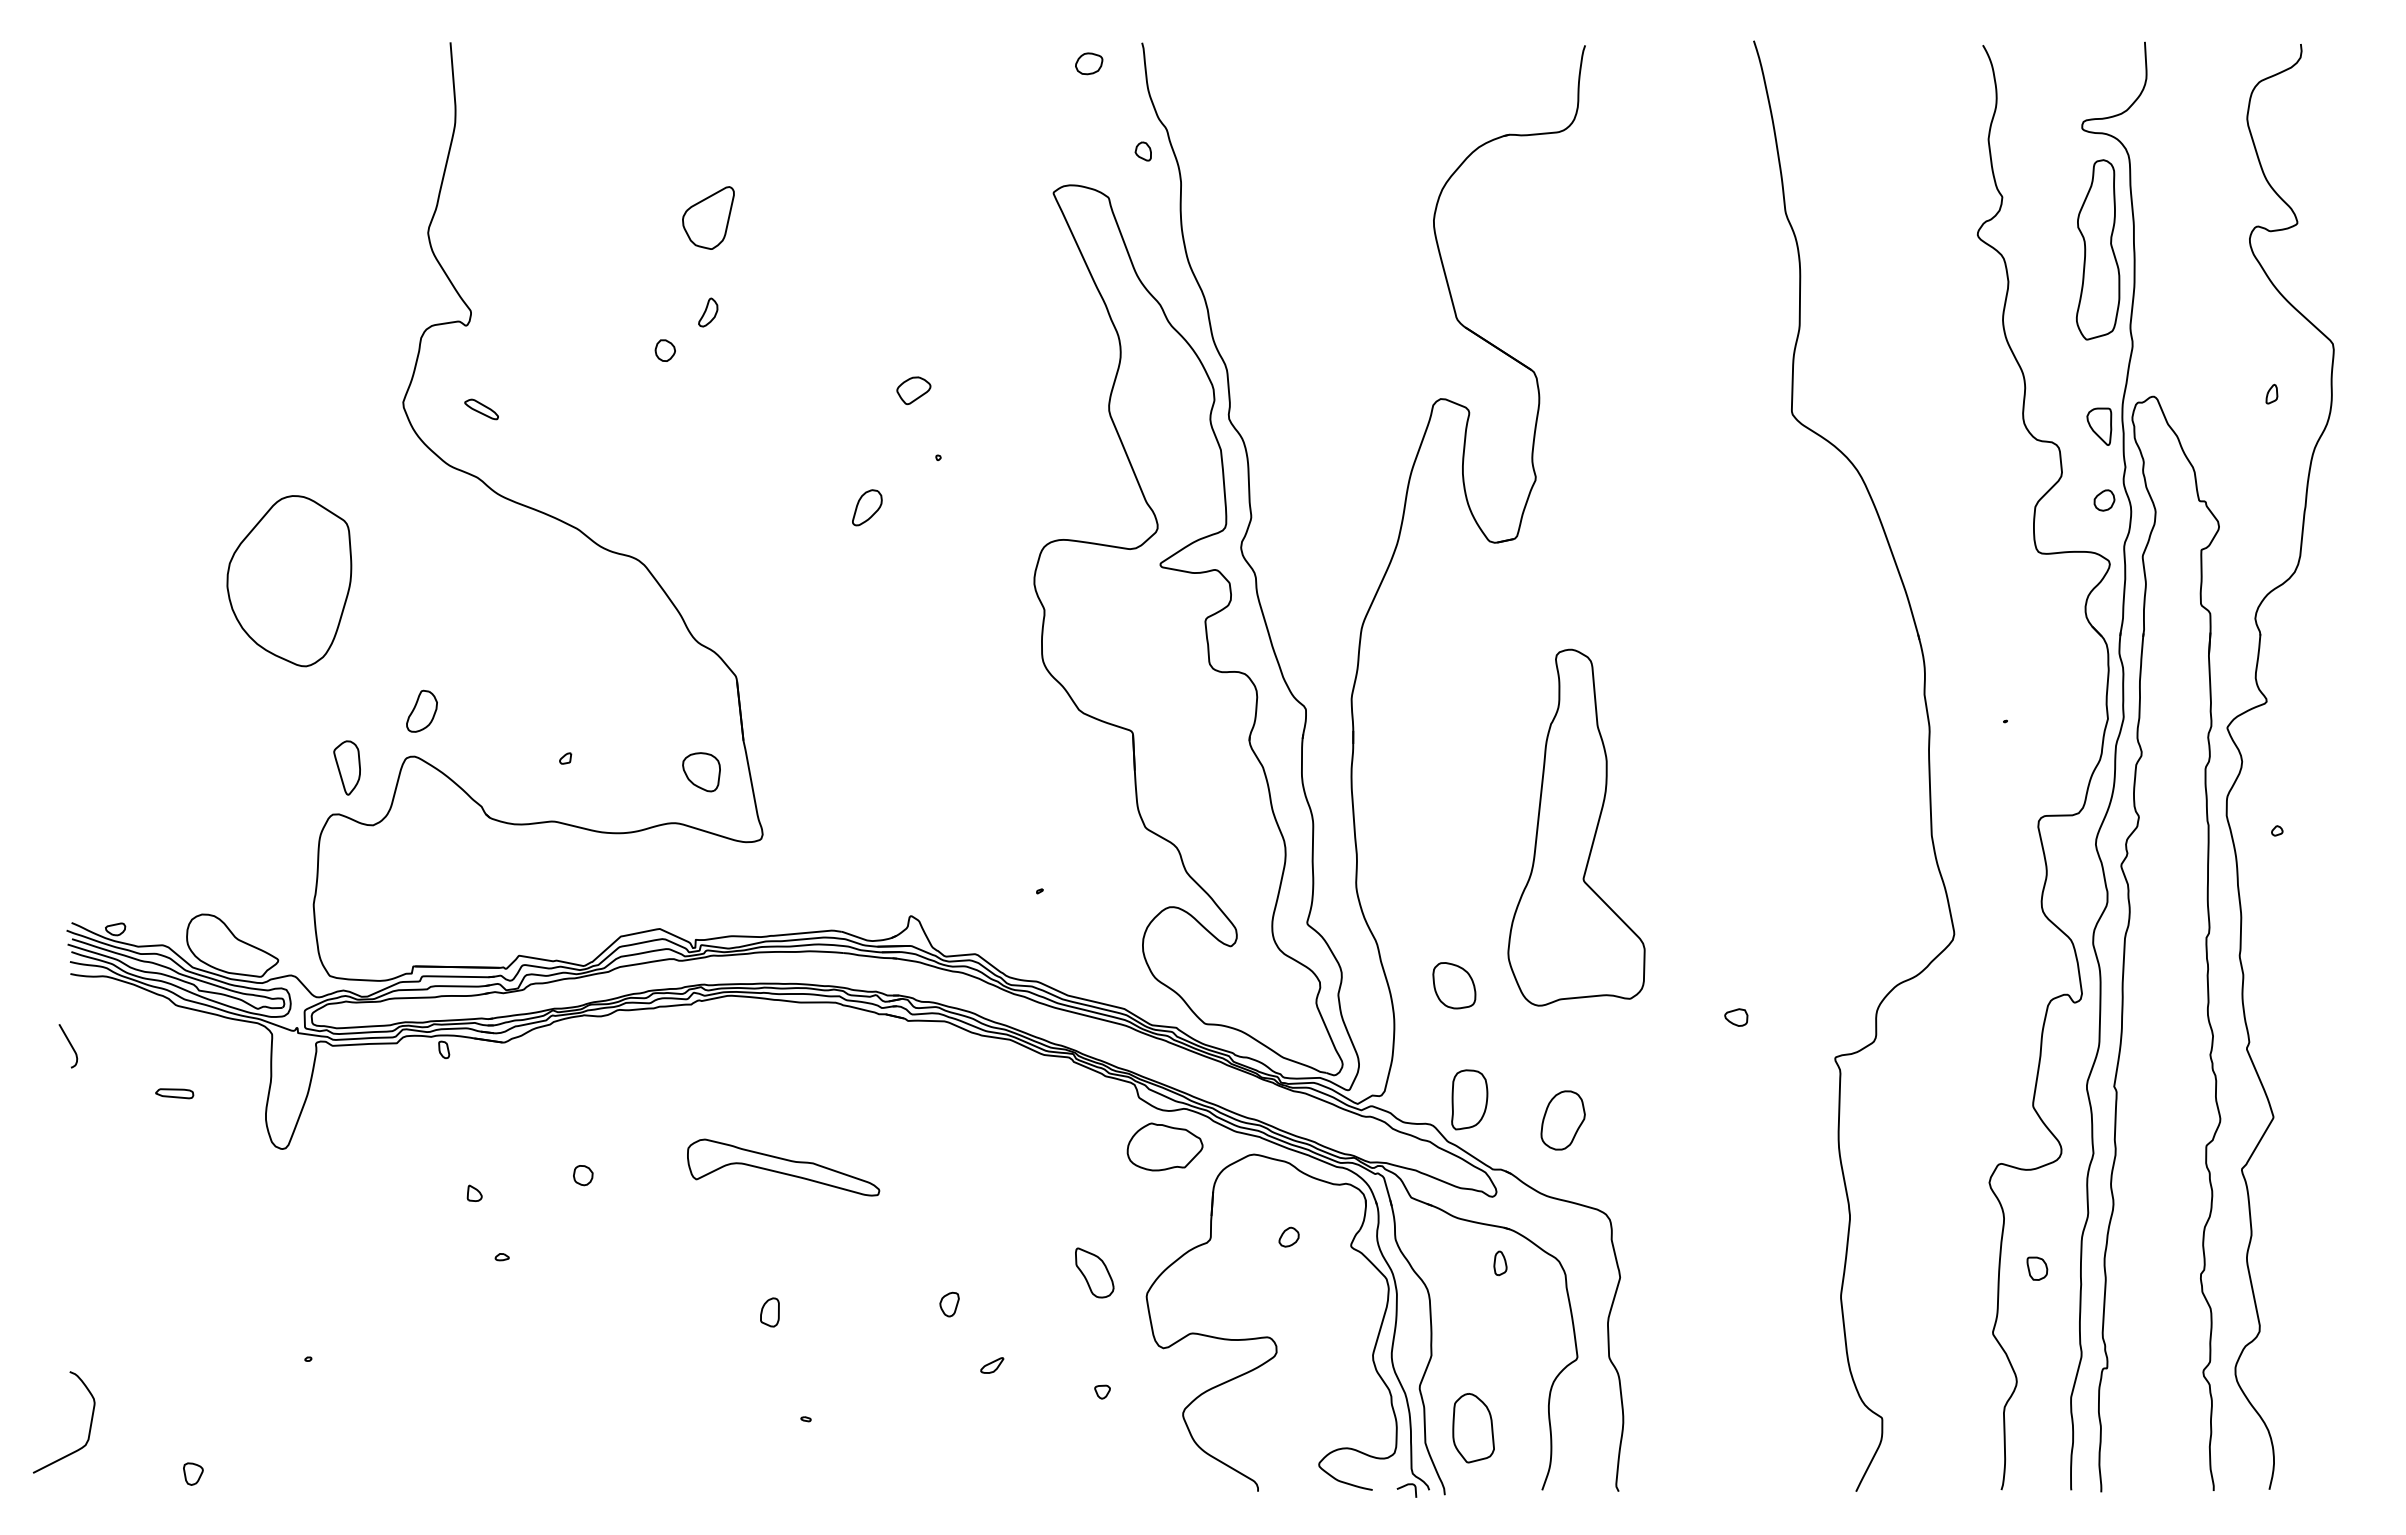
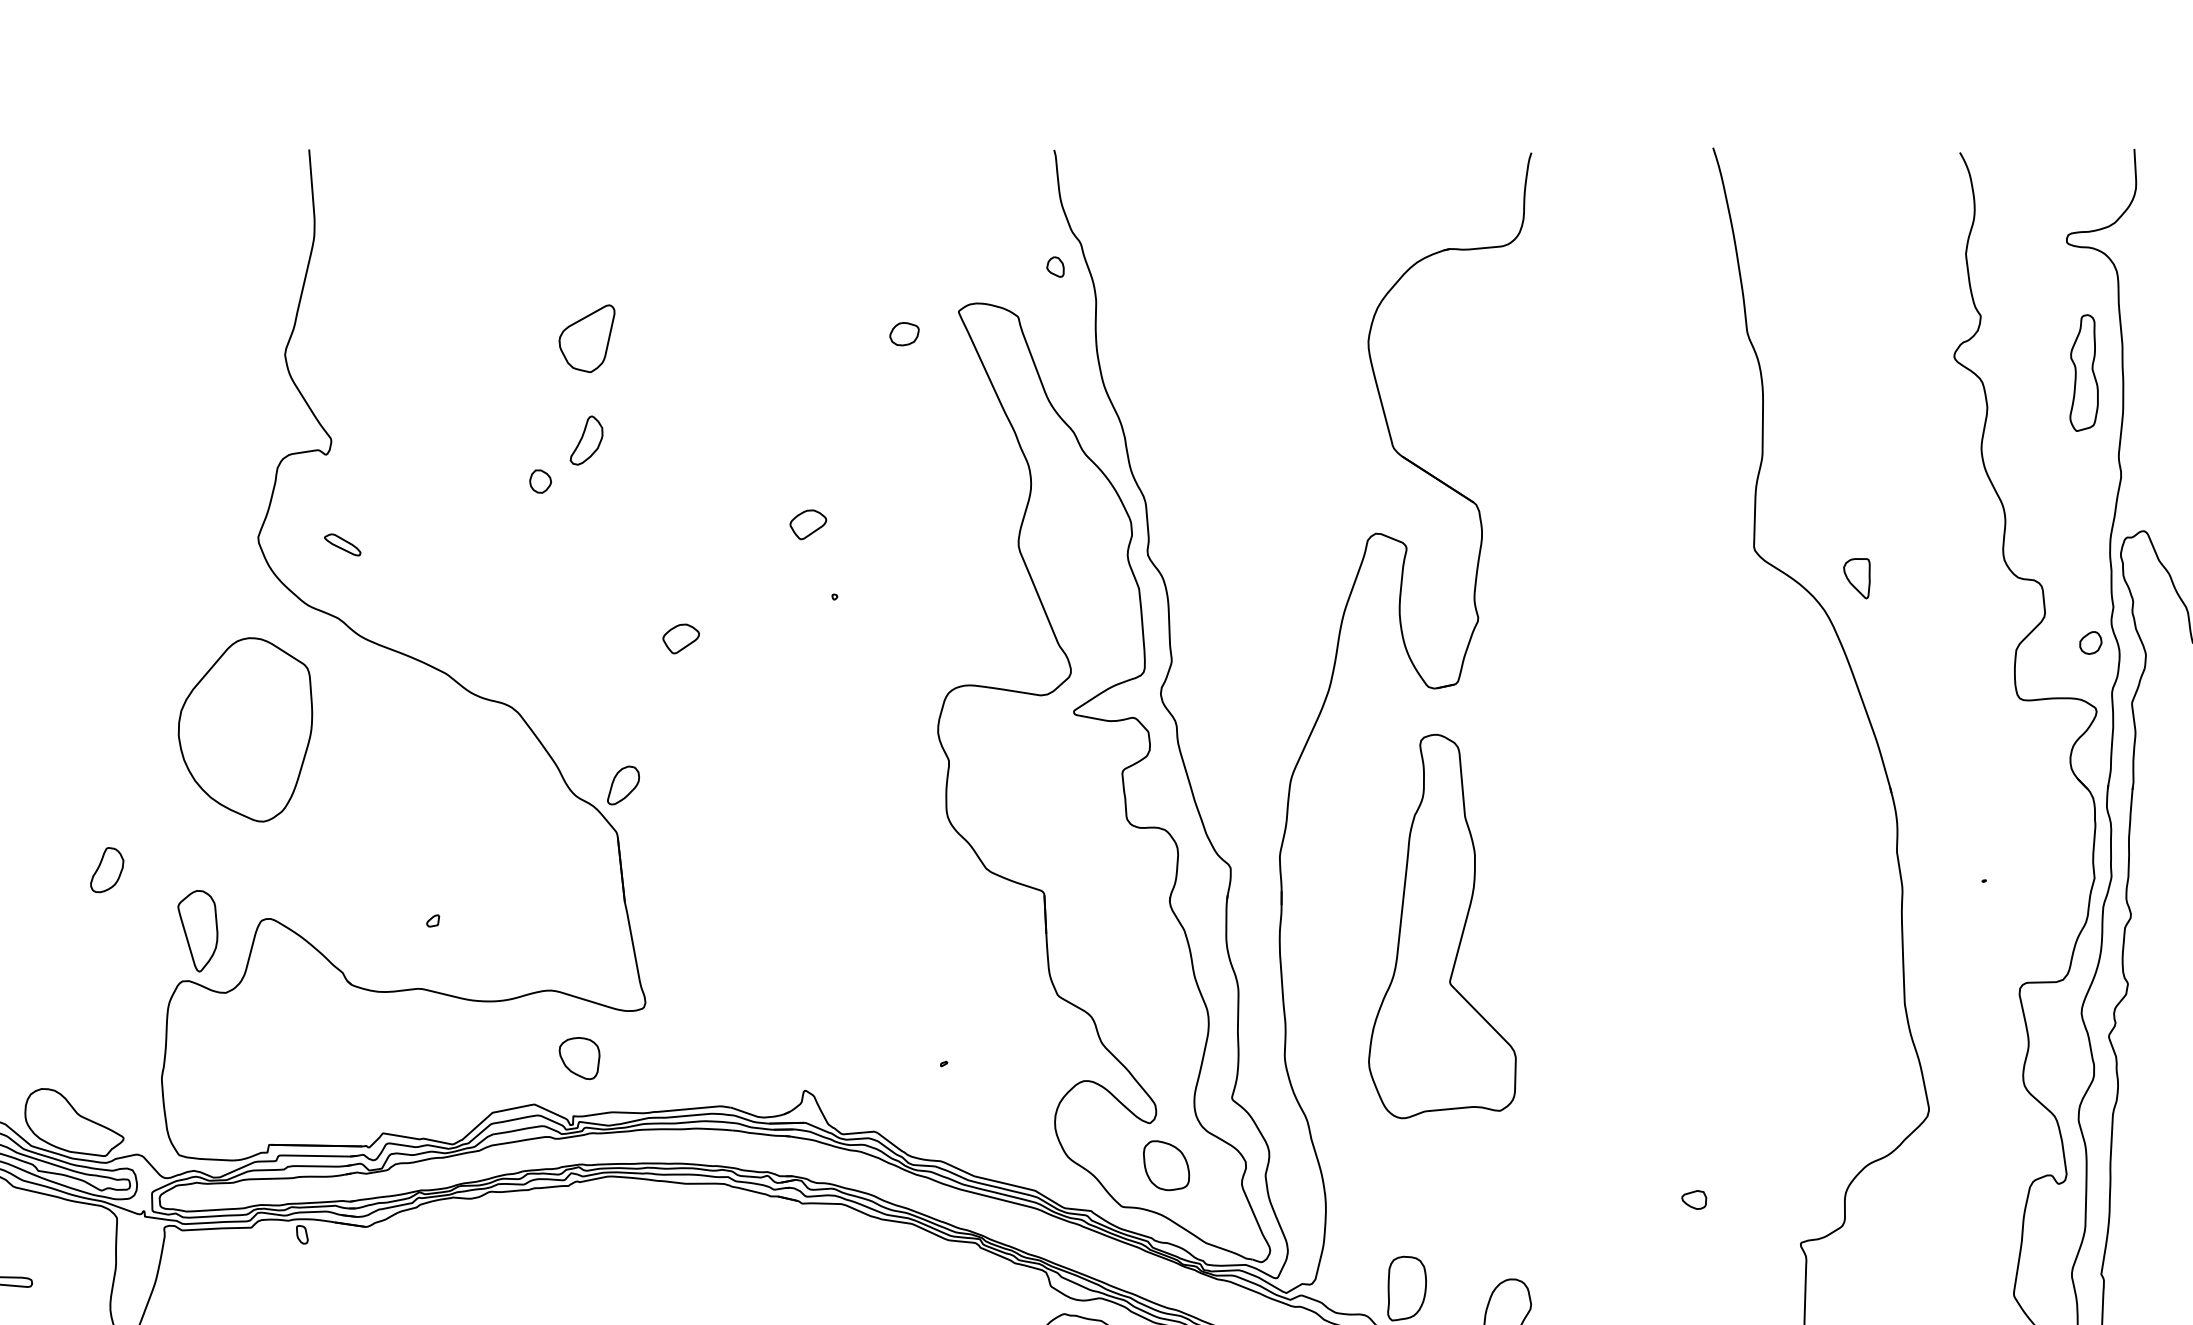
part: (1089, 63) -> (904, 333), moved
part: (2098, 249) -> (2084, 372), size x0.6
part: (708, 312) -> (587, 440), size x1.6
part: (2099, 426) -> (1857, 578), moved
part: (795, 496) -> (680, 638), added
part: (867, 507) -> (623, 785), moved
part: (289, 581) -> (245, 730), moved
part: (421, 710) -> (106, 869), moved
part: (346, 767) -> (197, 930), size x1.4
part: (701, 772) -> (579, 1058), moved
part: (1576, 827) -> (1442, 926), moved
part: (1454, 985) -> (1166, 1165), moved

